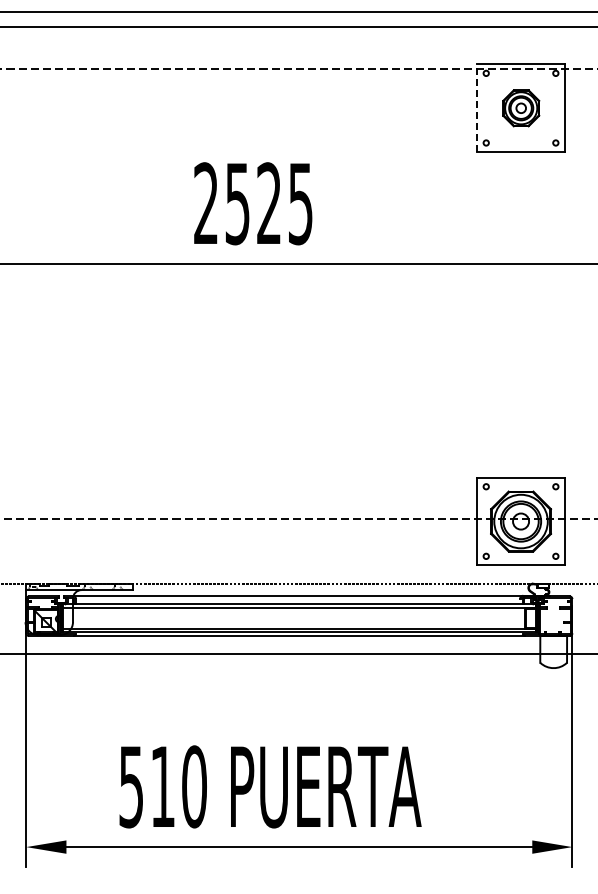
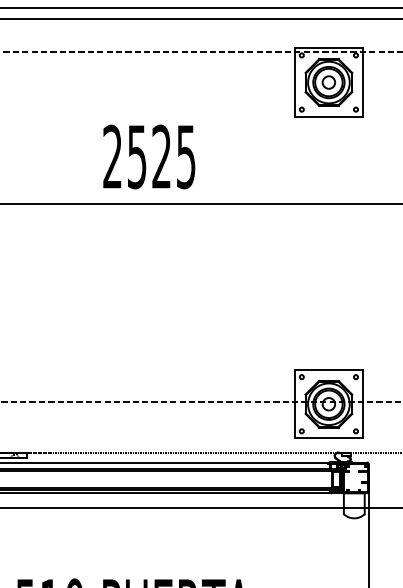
line: (477, 108) -> (295, 82), dashed -> solid
part: (521, 108) -> (329, 82), size x1.67
text: (253, 203) -> (149, 156), moved

